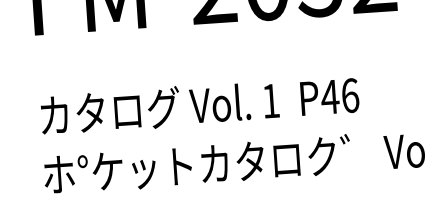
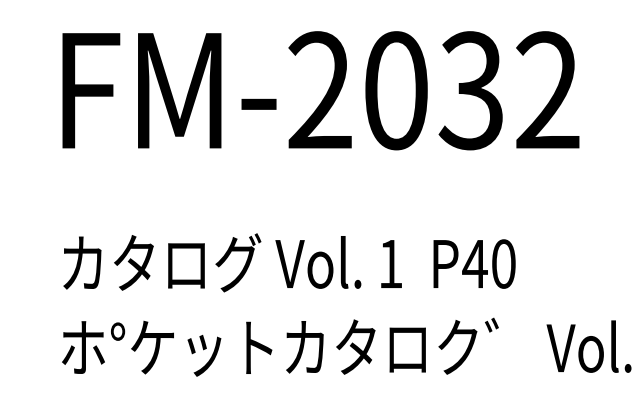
text: (350, 95) -> (503, 263), P46 -> P40

